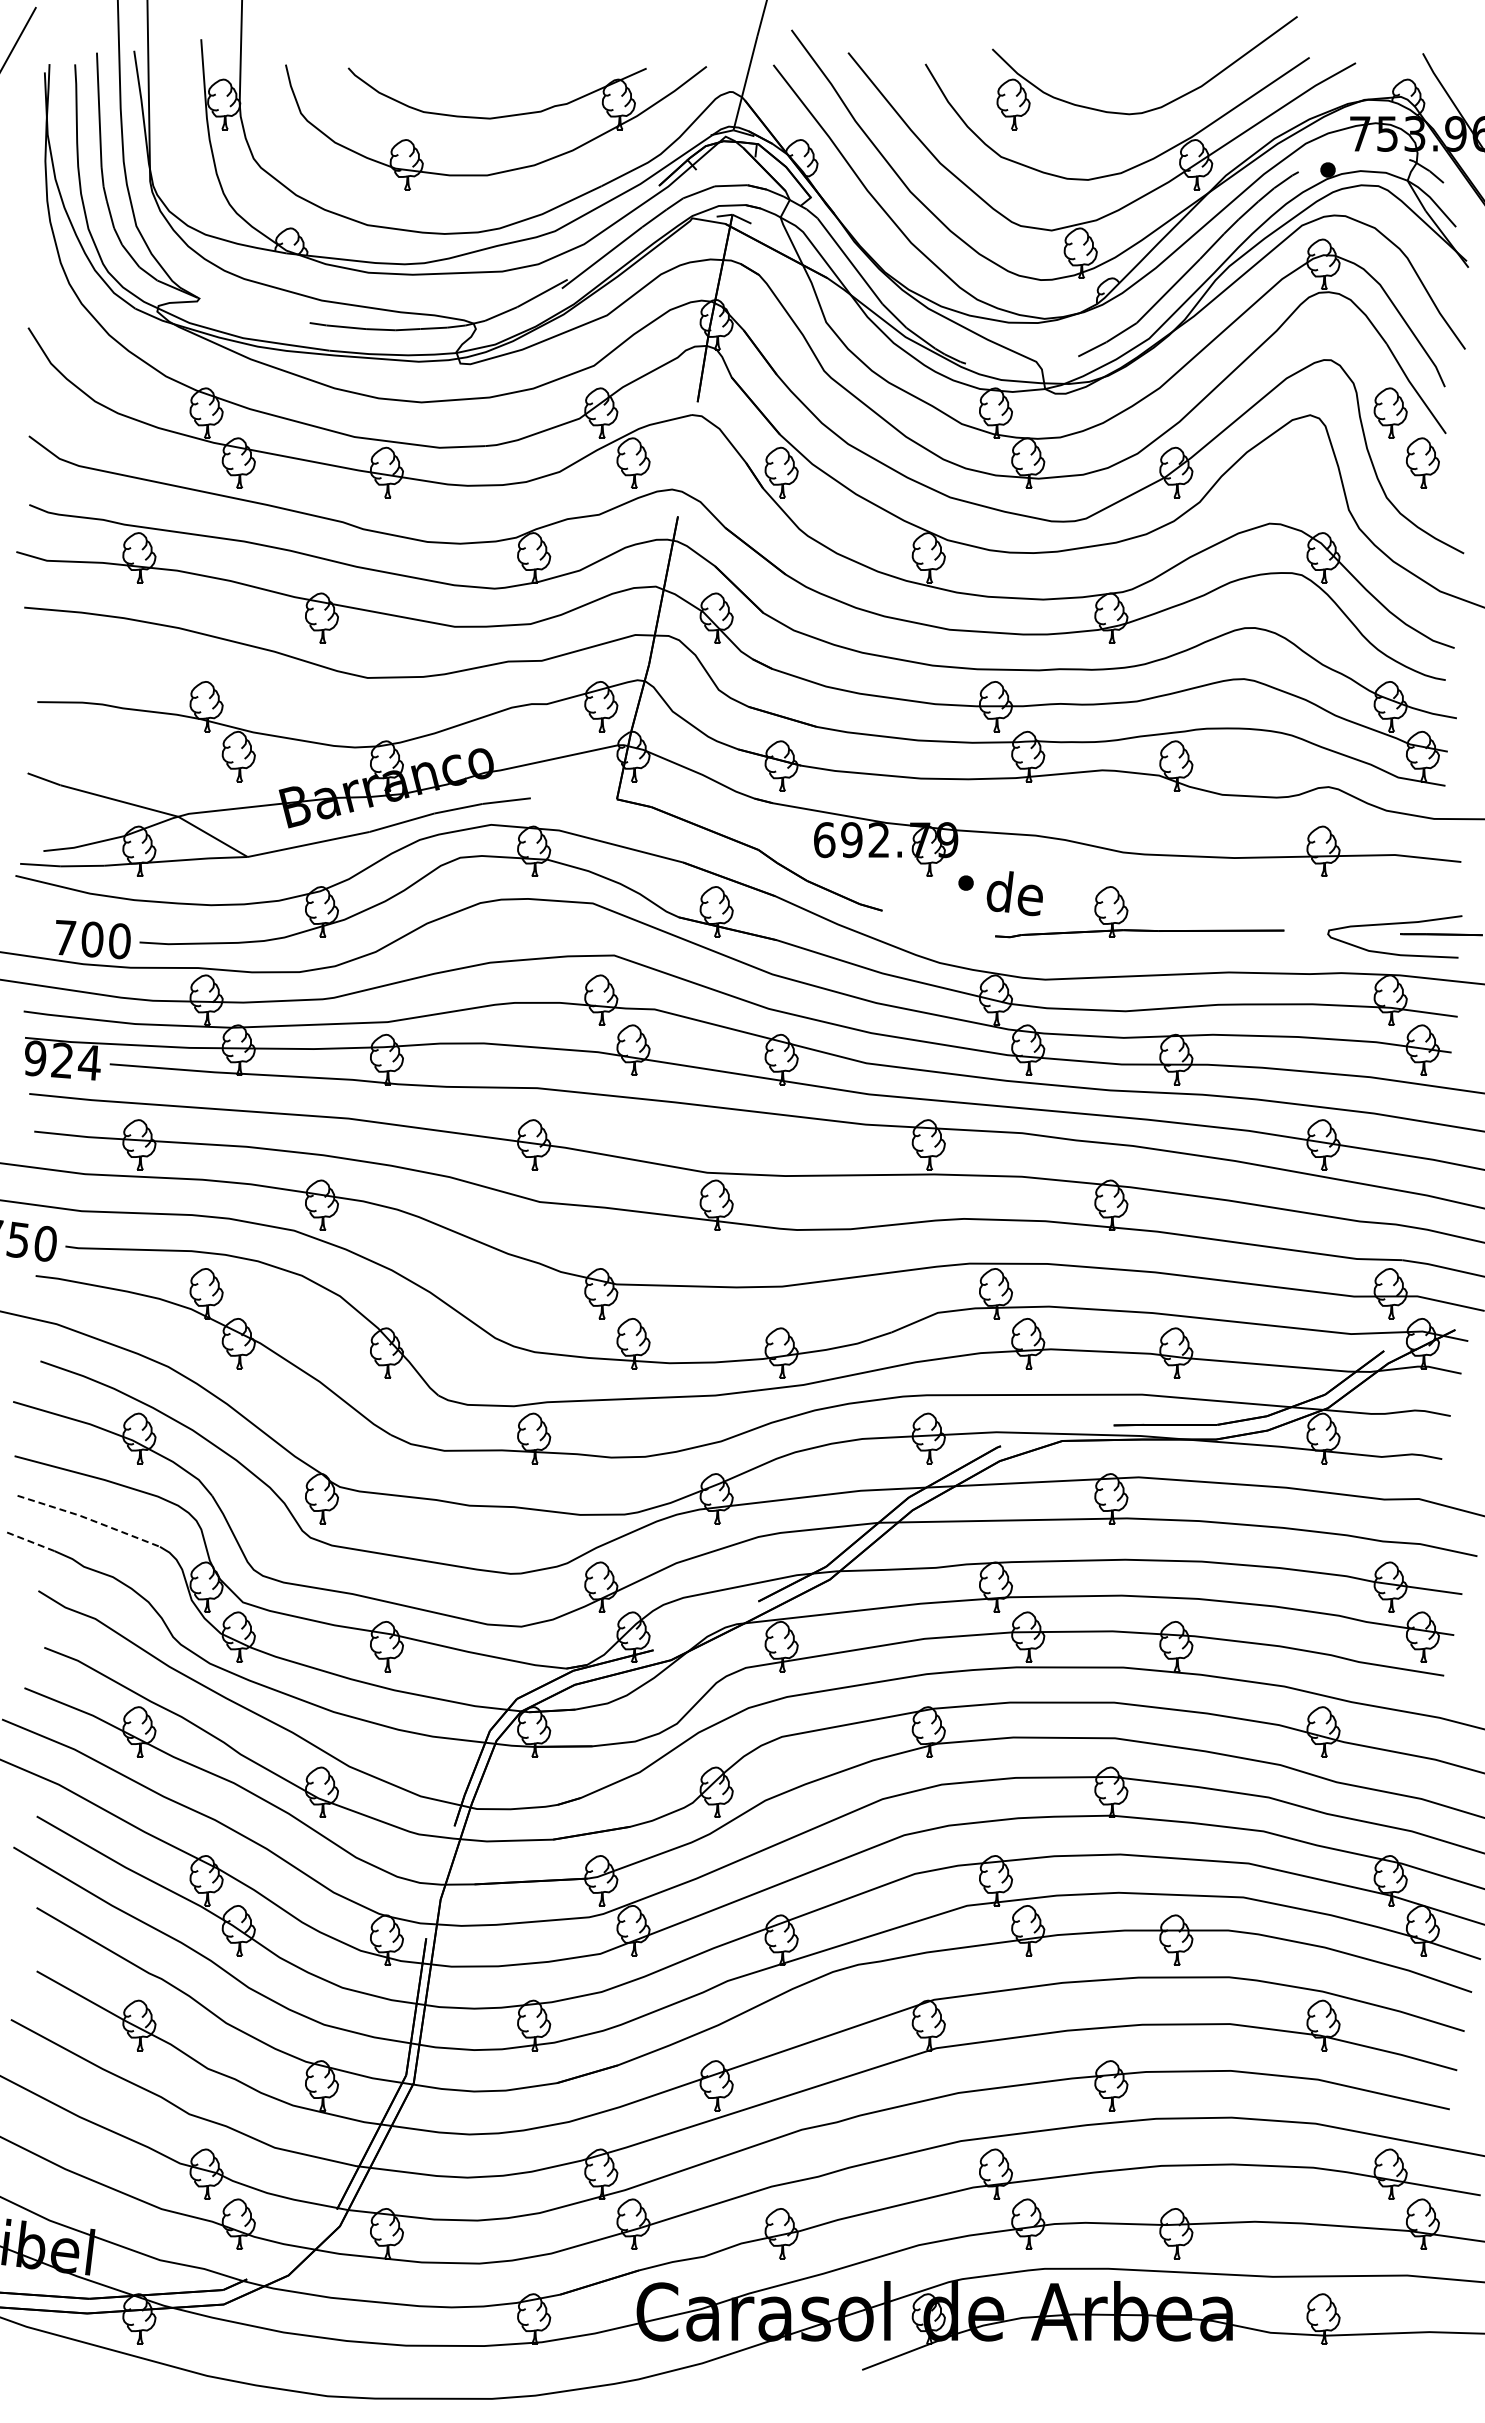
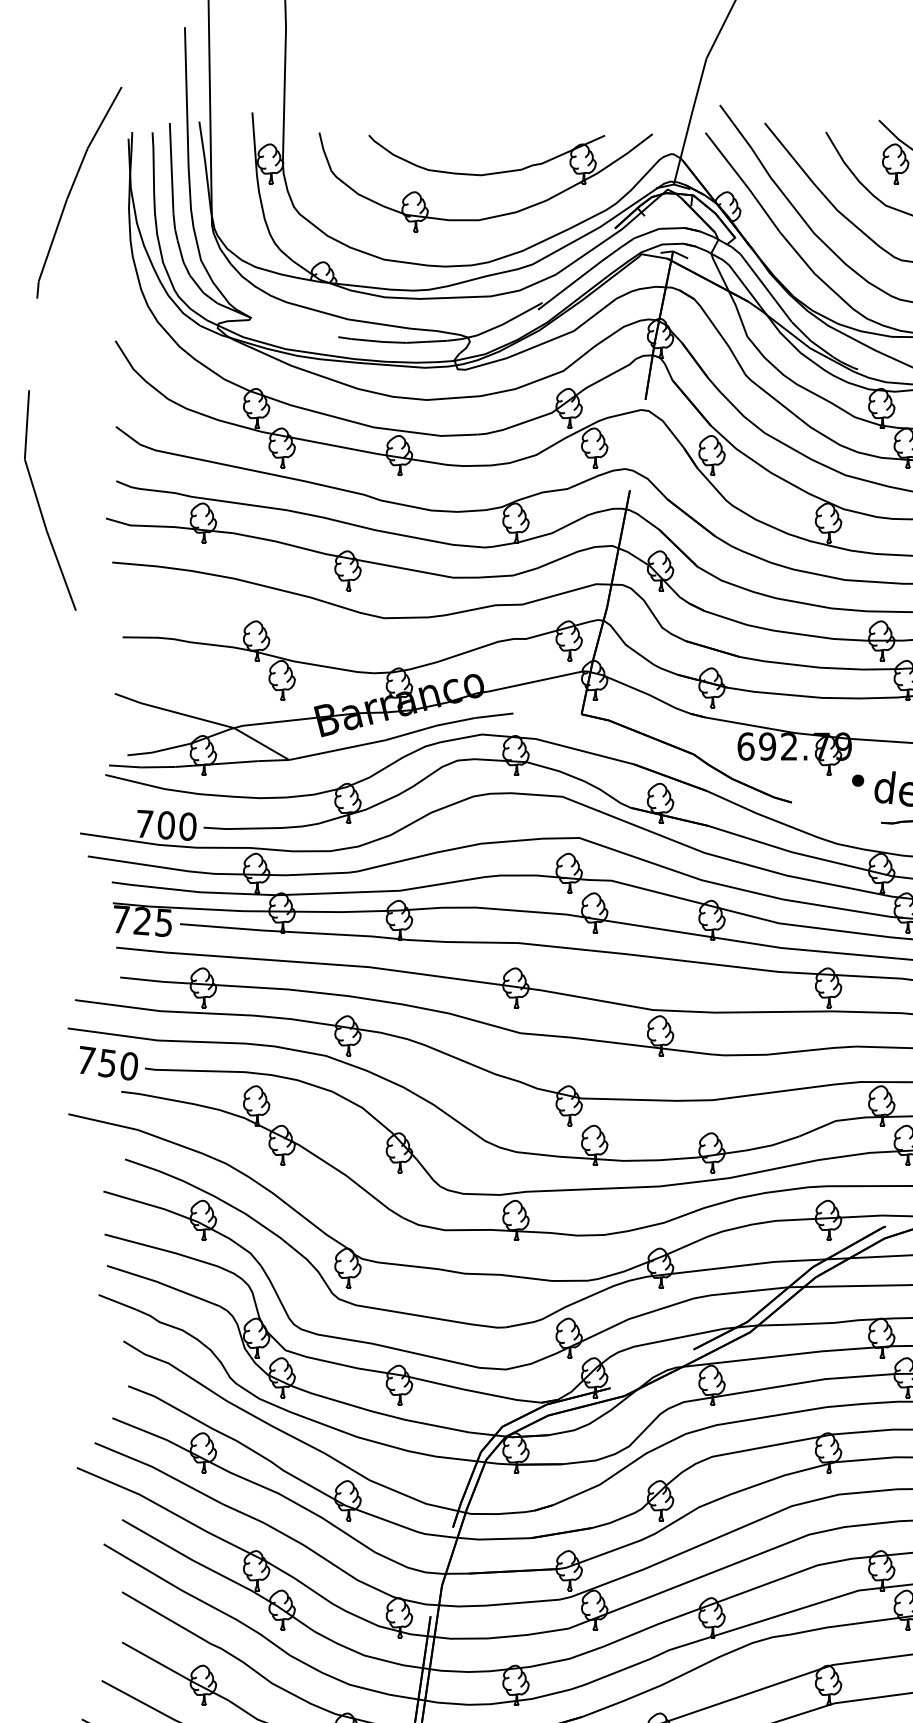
text: (62, 1060) -> (142, 921), 924 -> 725
line: (89, 1519) -> (163, 1284), dashed -> solid
line: (31, 1541) -> (117, 1302), dashed -> solid

